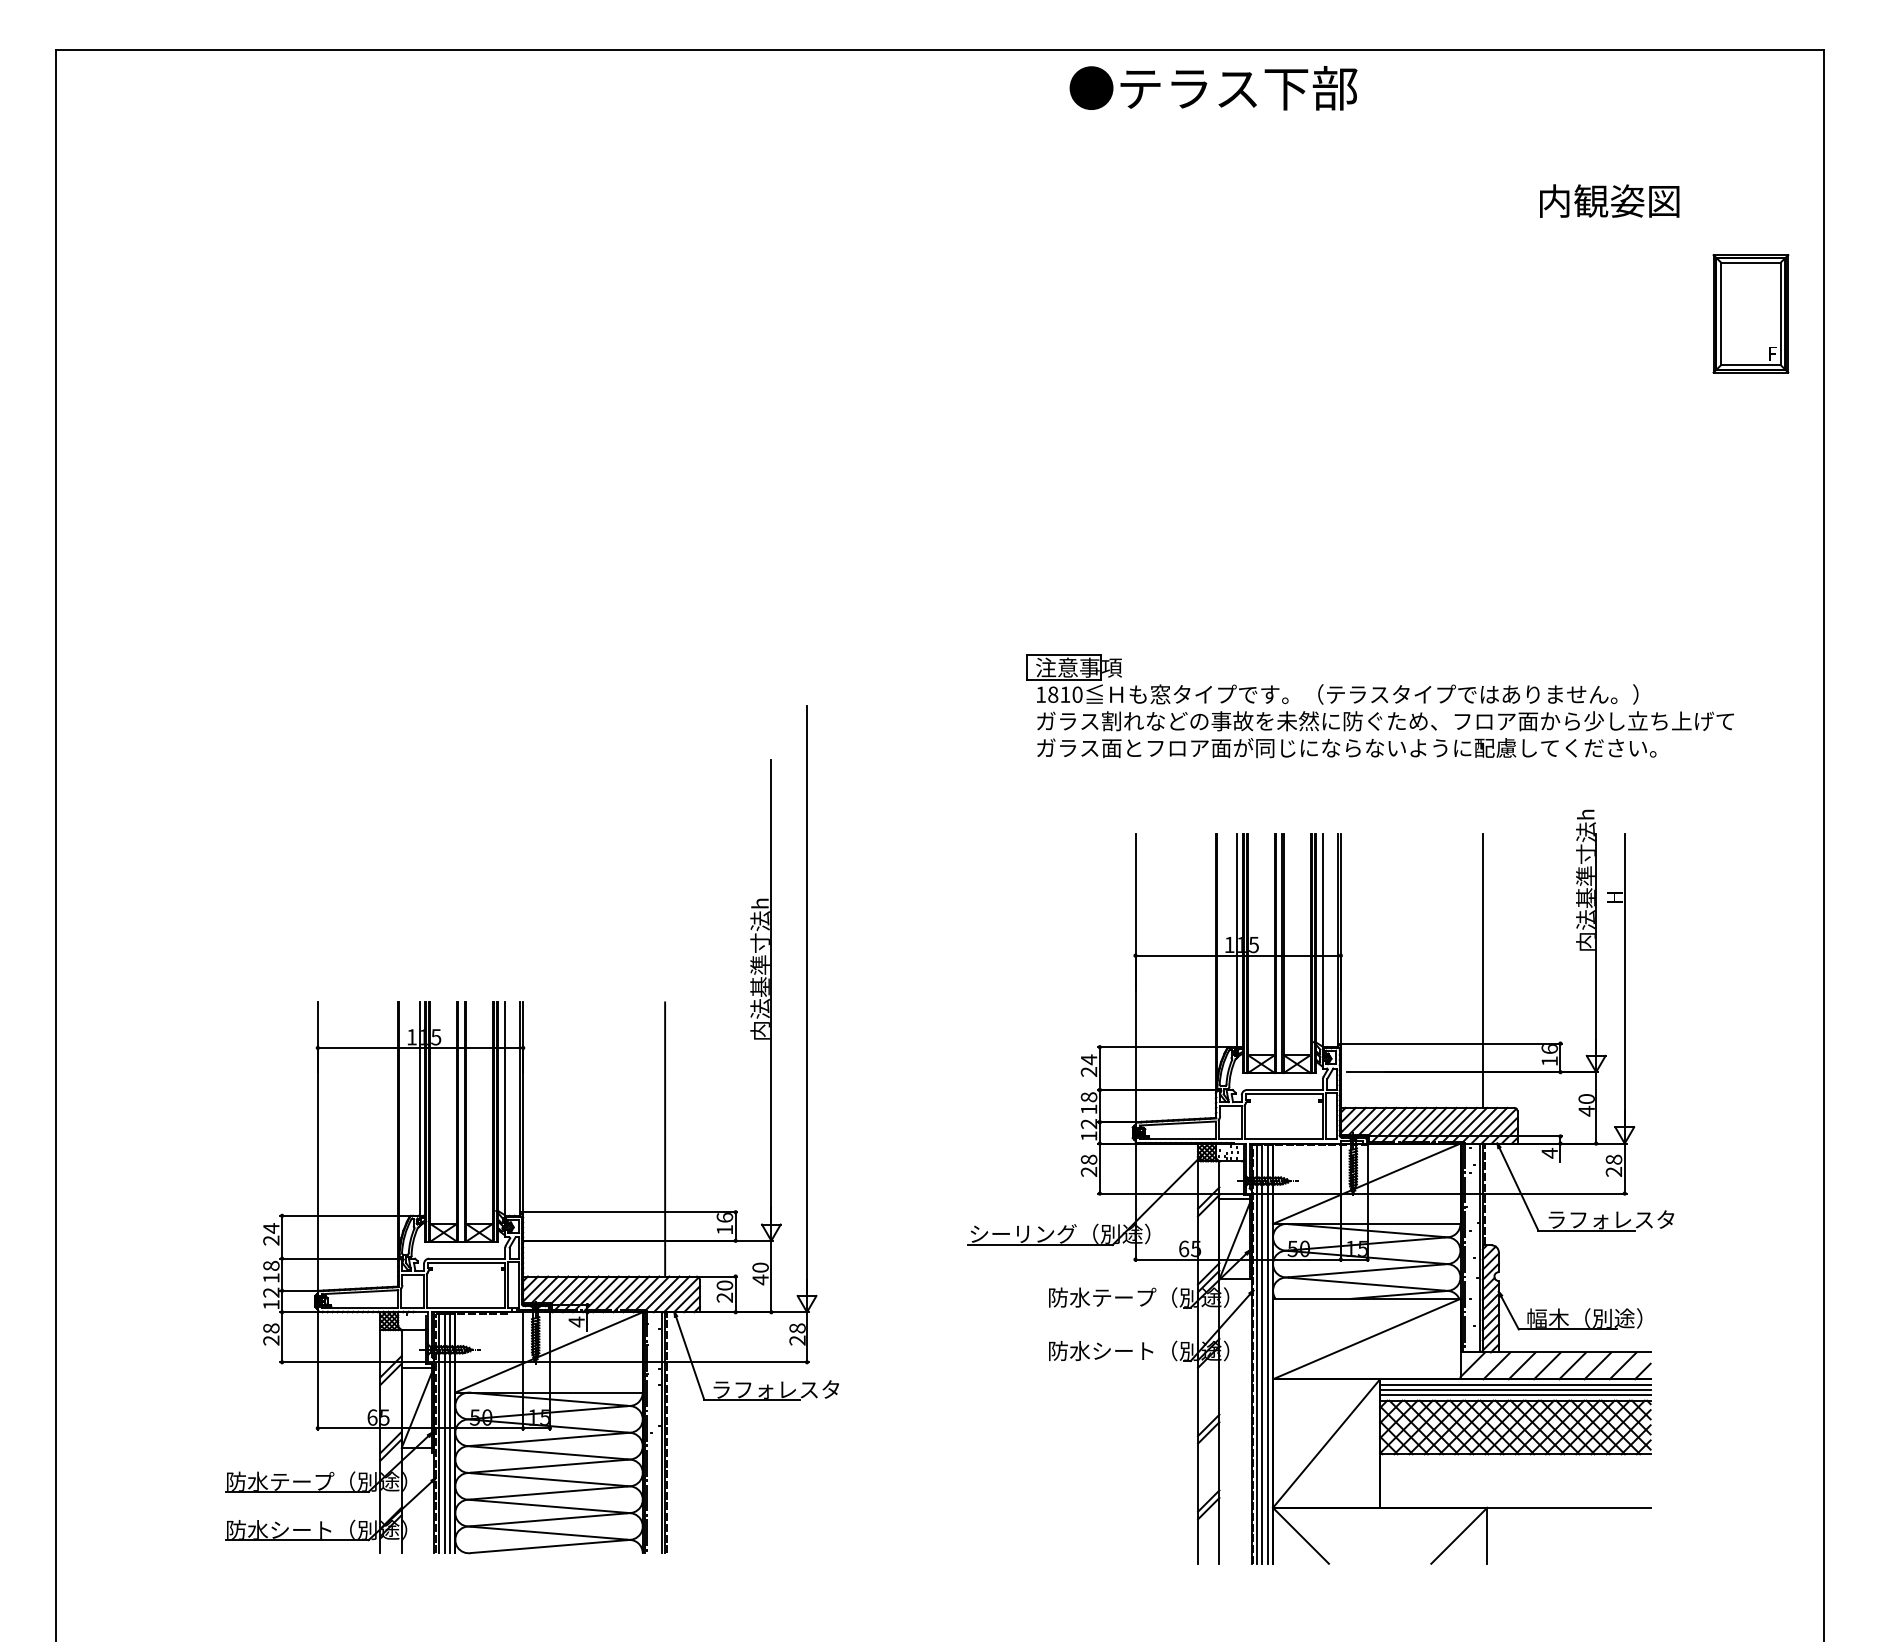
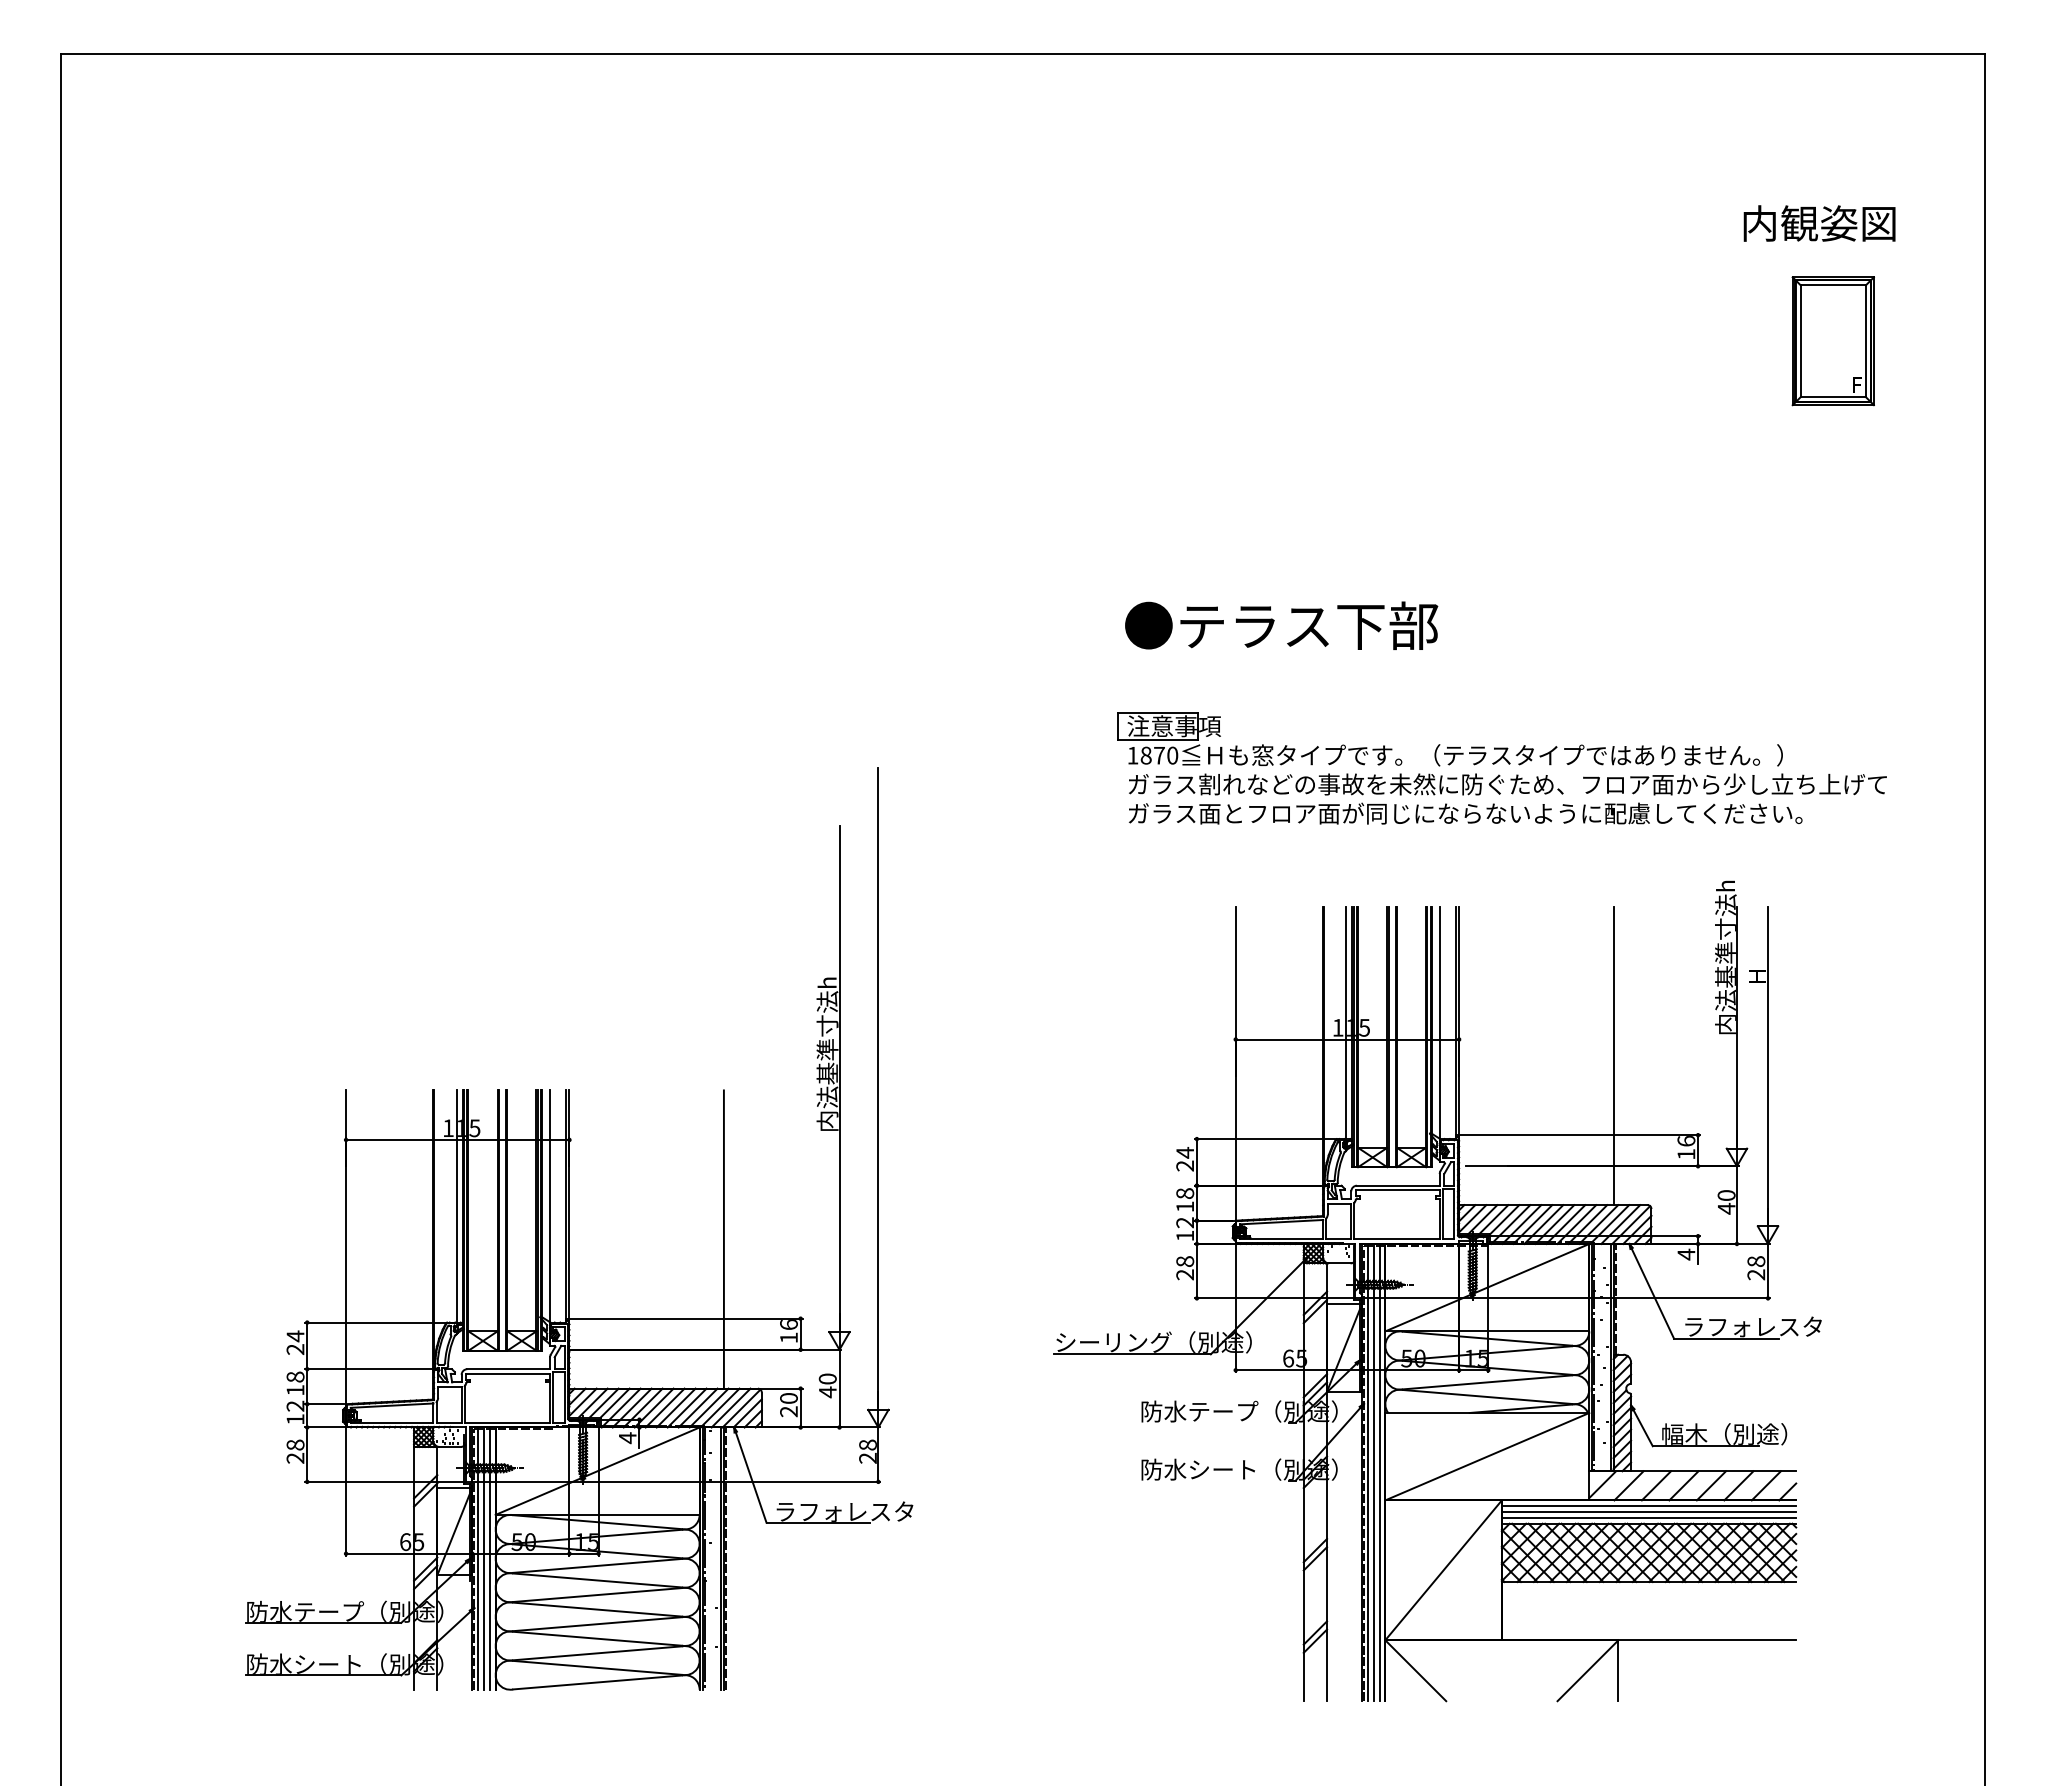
text: (1213, 88) -> (1281, 625), moved
text: (1609, 201) -> (1819, 223), moved
part: (1750, 314) -> (1832, 341), moved
text: (1065, 694) -> (1159, 755), 1810 -> 1870

